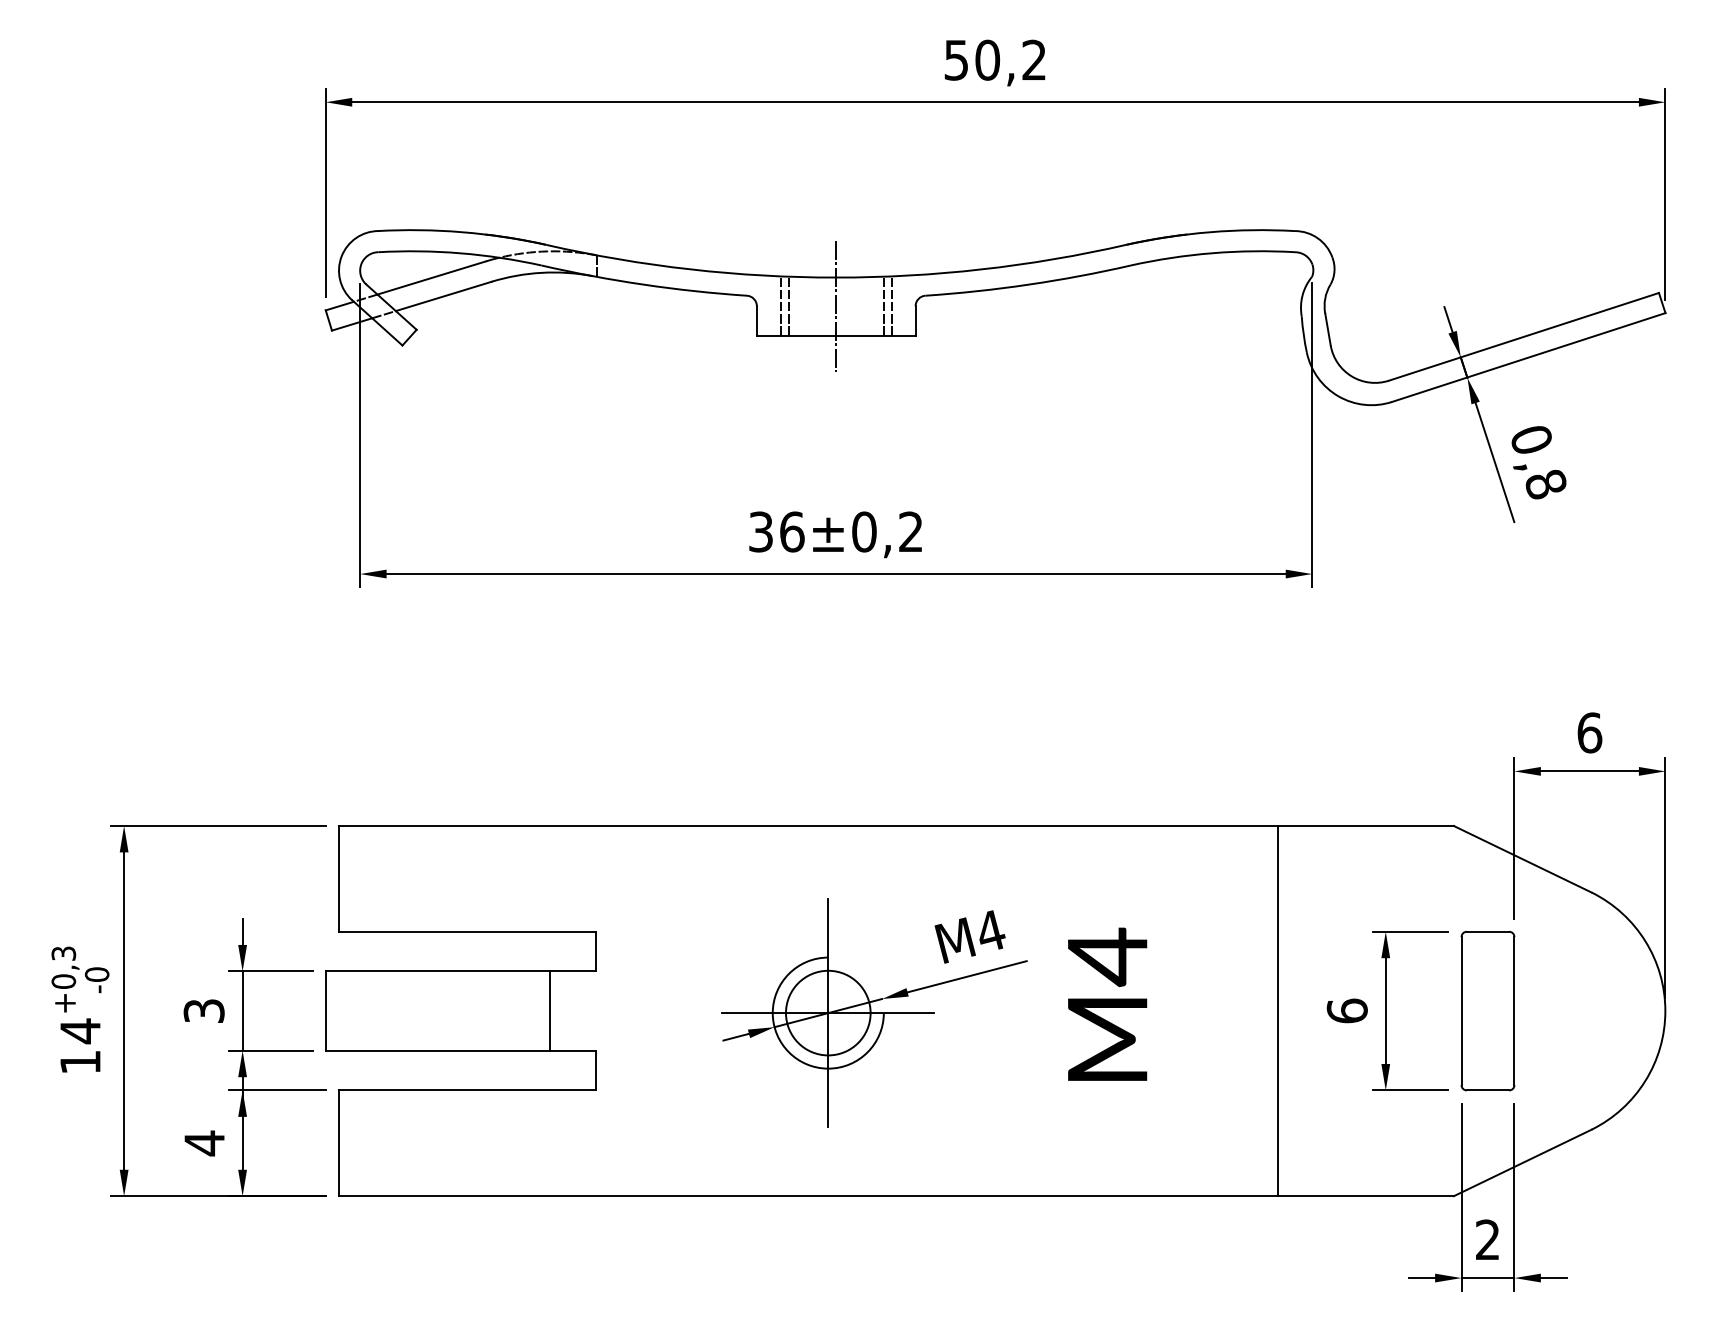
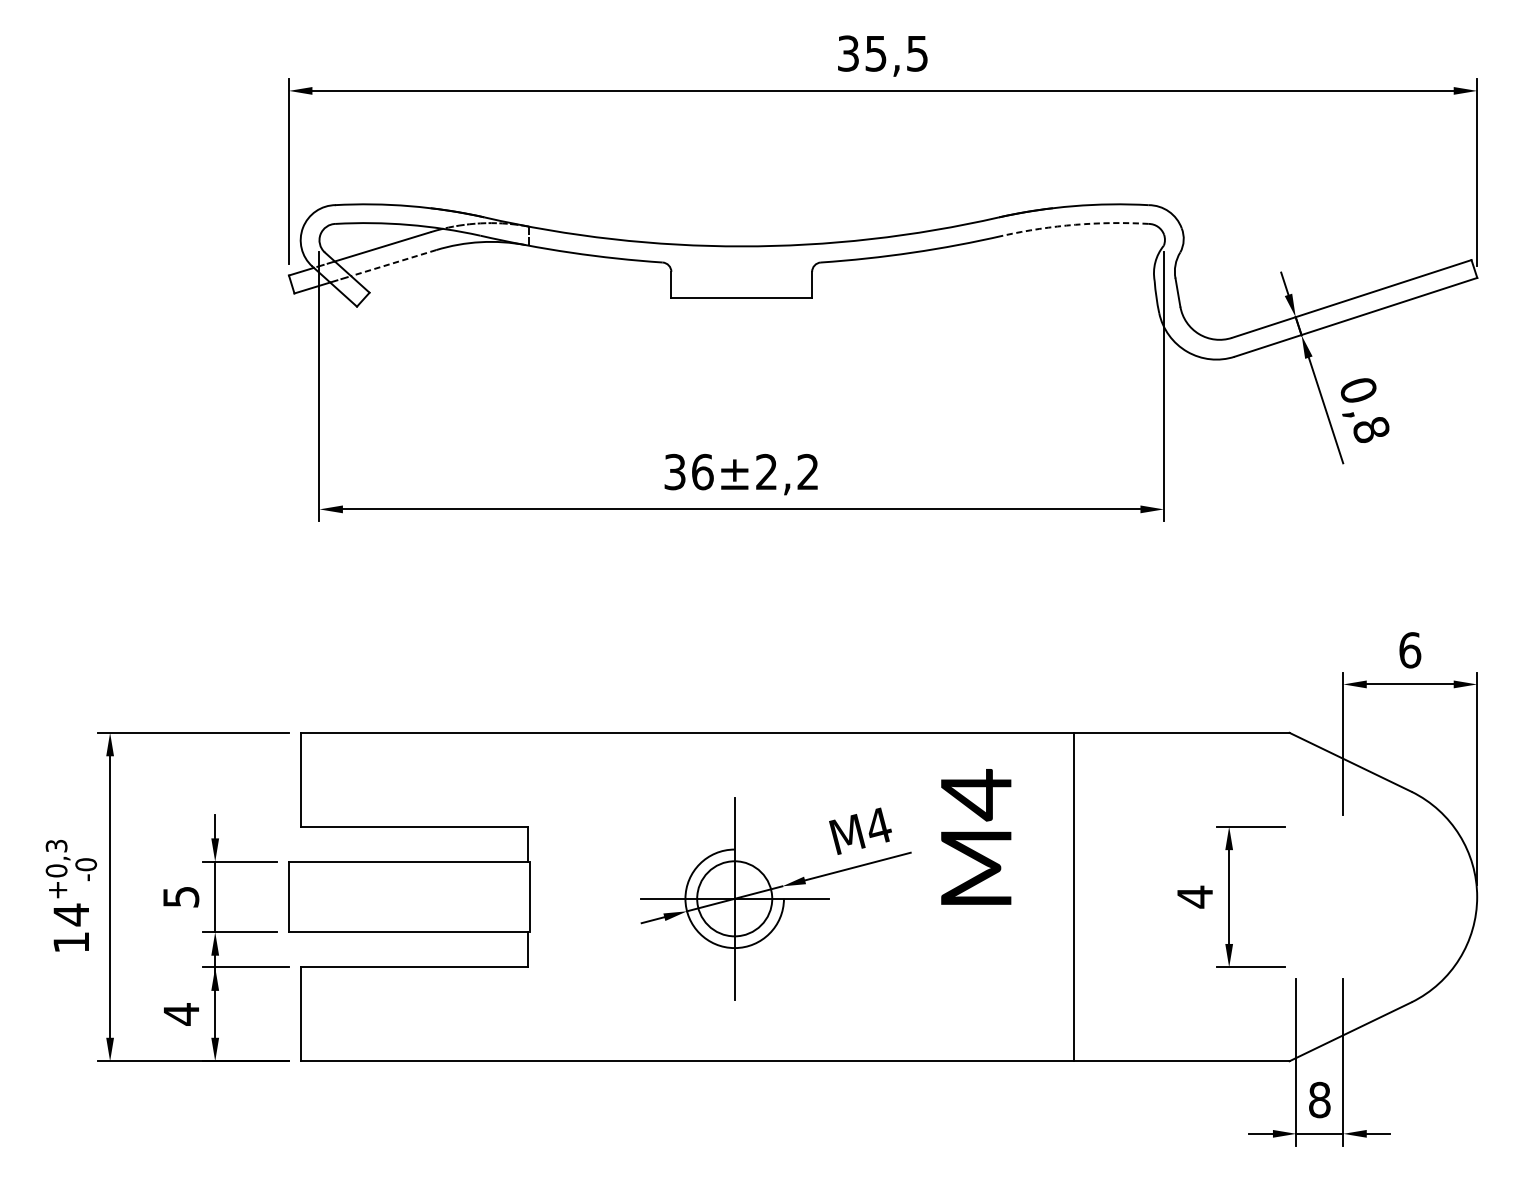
text: (995, 59) -> (883, 52), 50,2 -> 35,5
arc: (1212, 253) -> (1075, 225), solid -> dashed
line: (443, 296) -> (393, 263), solid -> dashed
line: (836, 305) -> (741, 271), removed
line: (780, 306) -> (692, 272), removed
line: (788, 306) -> (699, 272), removed
line: (883, 306) -> (783, 272), removed
line: (891, 306) -> (790, 272), removed
text: (864, 531) -> (766, 471), 36±0,2 -> 36±2,2
text: (1107, 1003) -> (976, 836), moved
text: (203, 1010) -> (180, 896), 3 -> 5
line: (549, 1010) -> (529, 896), moved
line: (1277, 1010) -> (1073, 896), moved
part: (1487, 1010) -> (1319, 896), removed
text: (1346, 1011) -> (1194, 897), 6 -> 4
text: (1487, 1239) -> (1319, 1099), 2 -> 8

